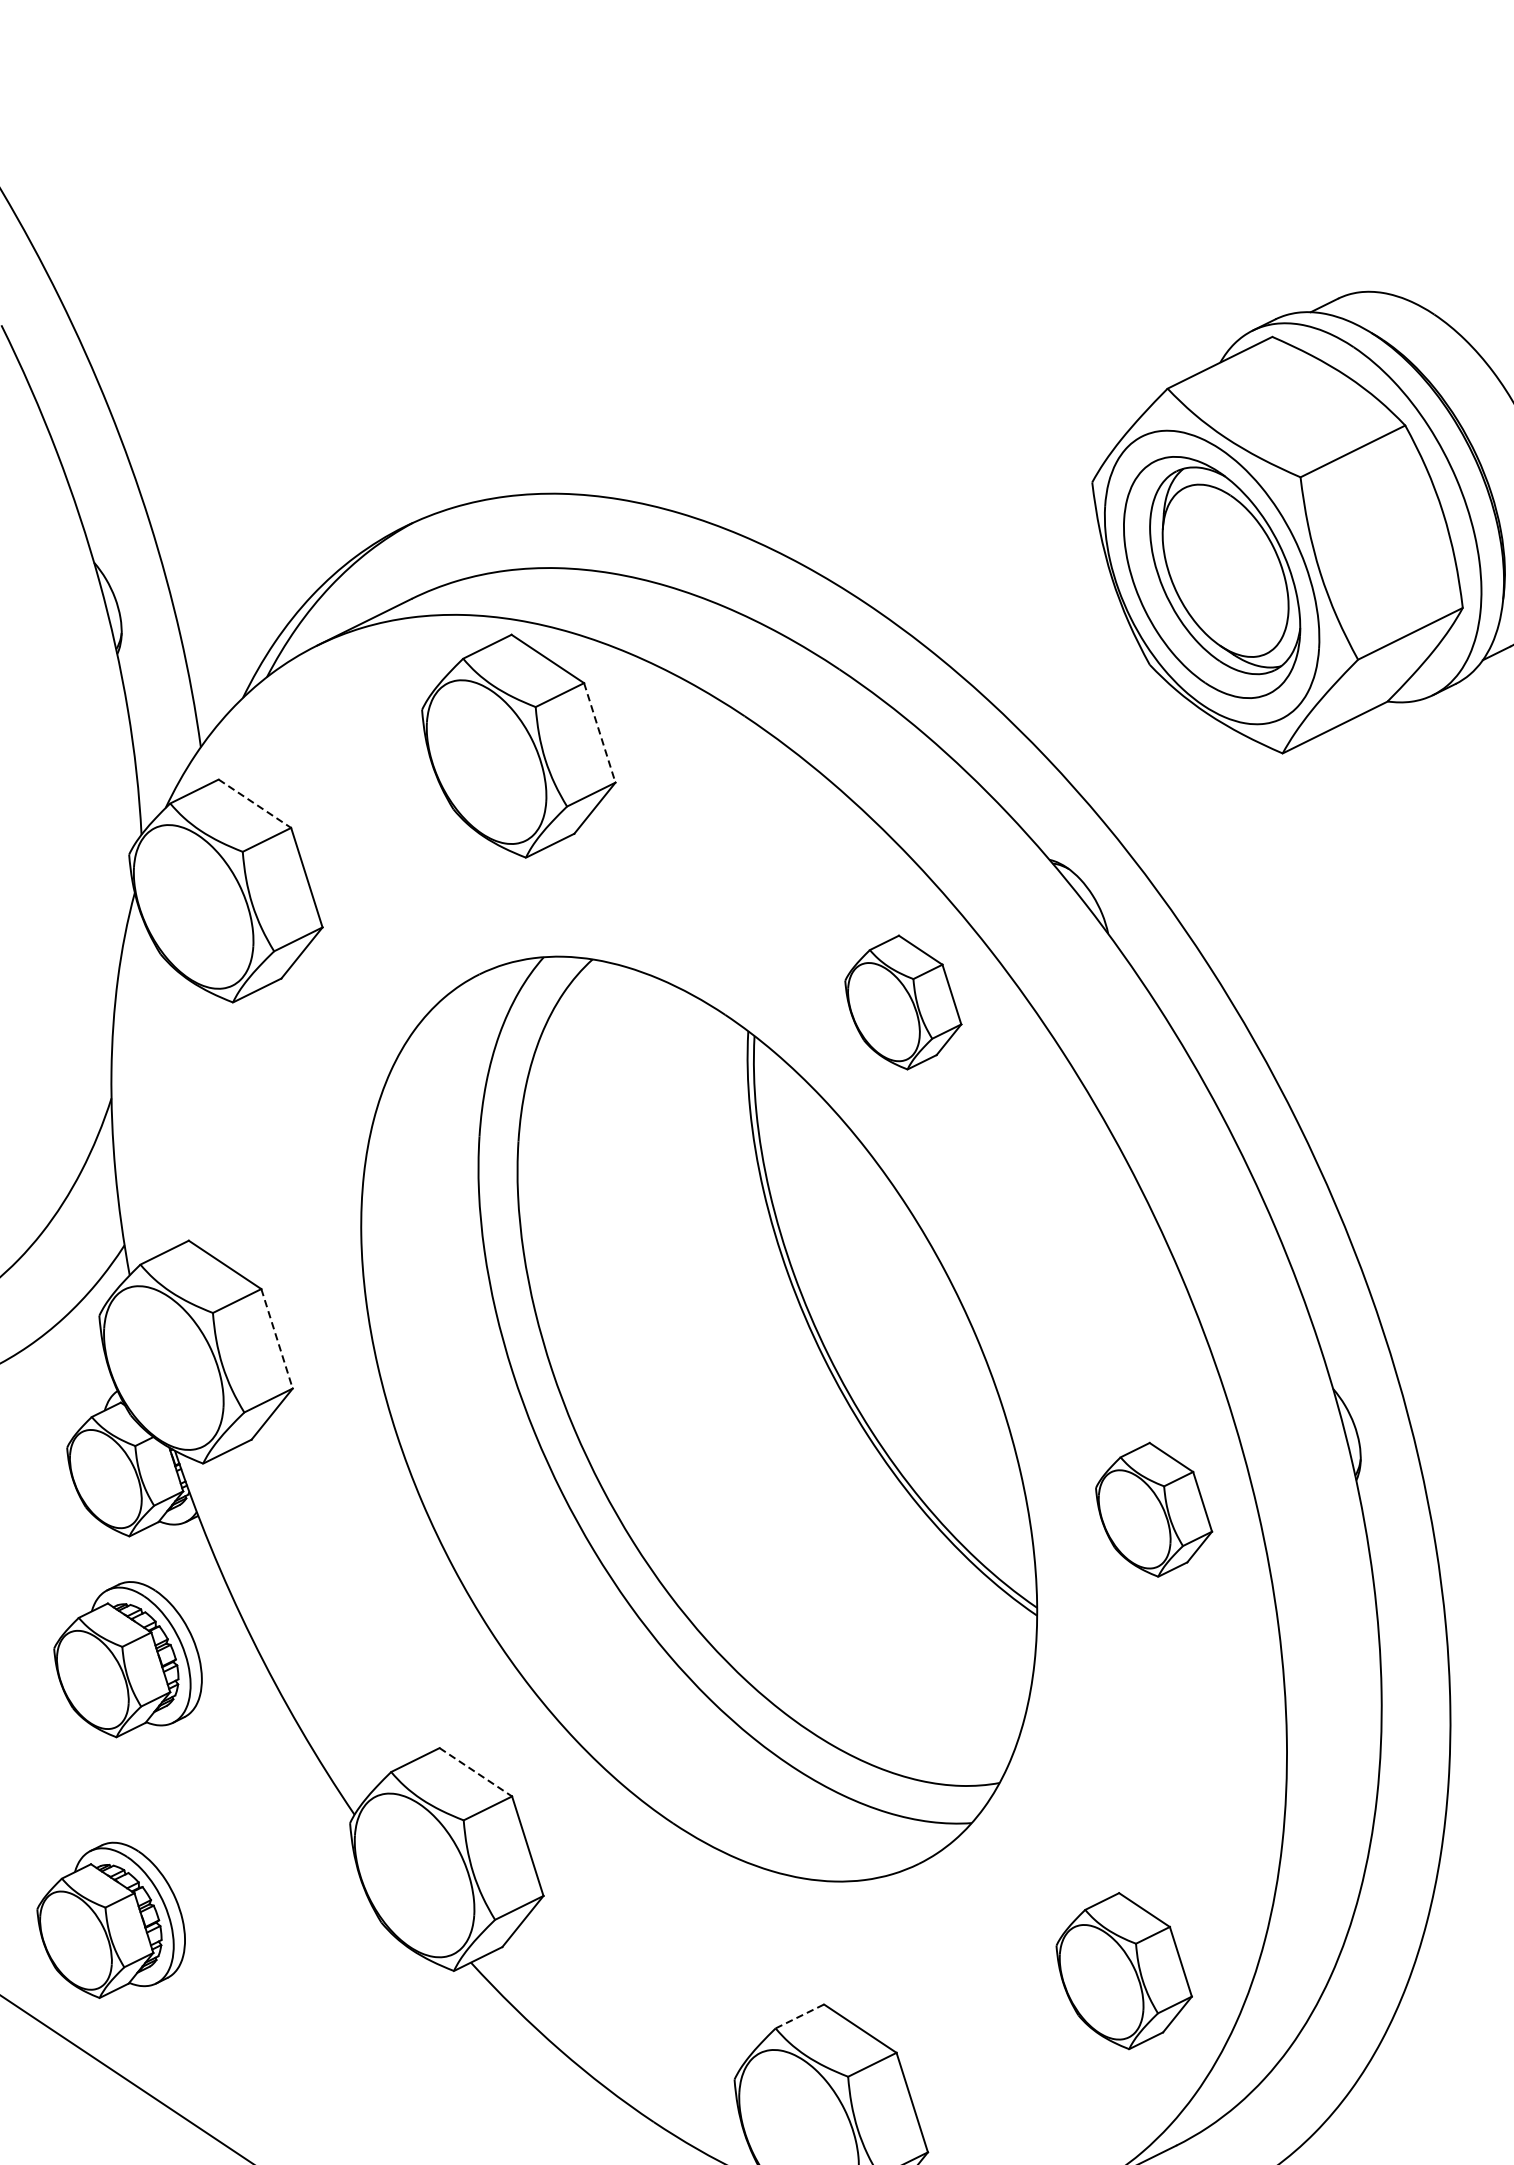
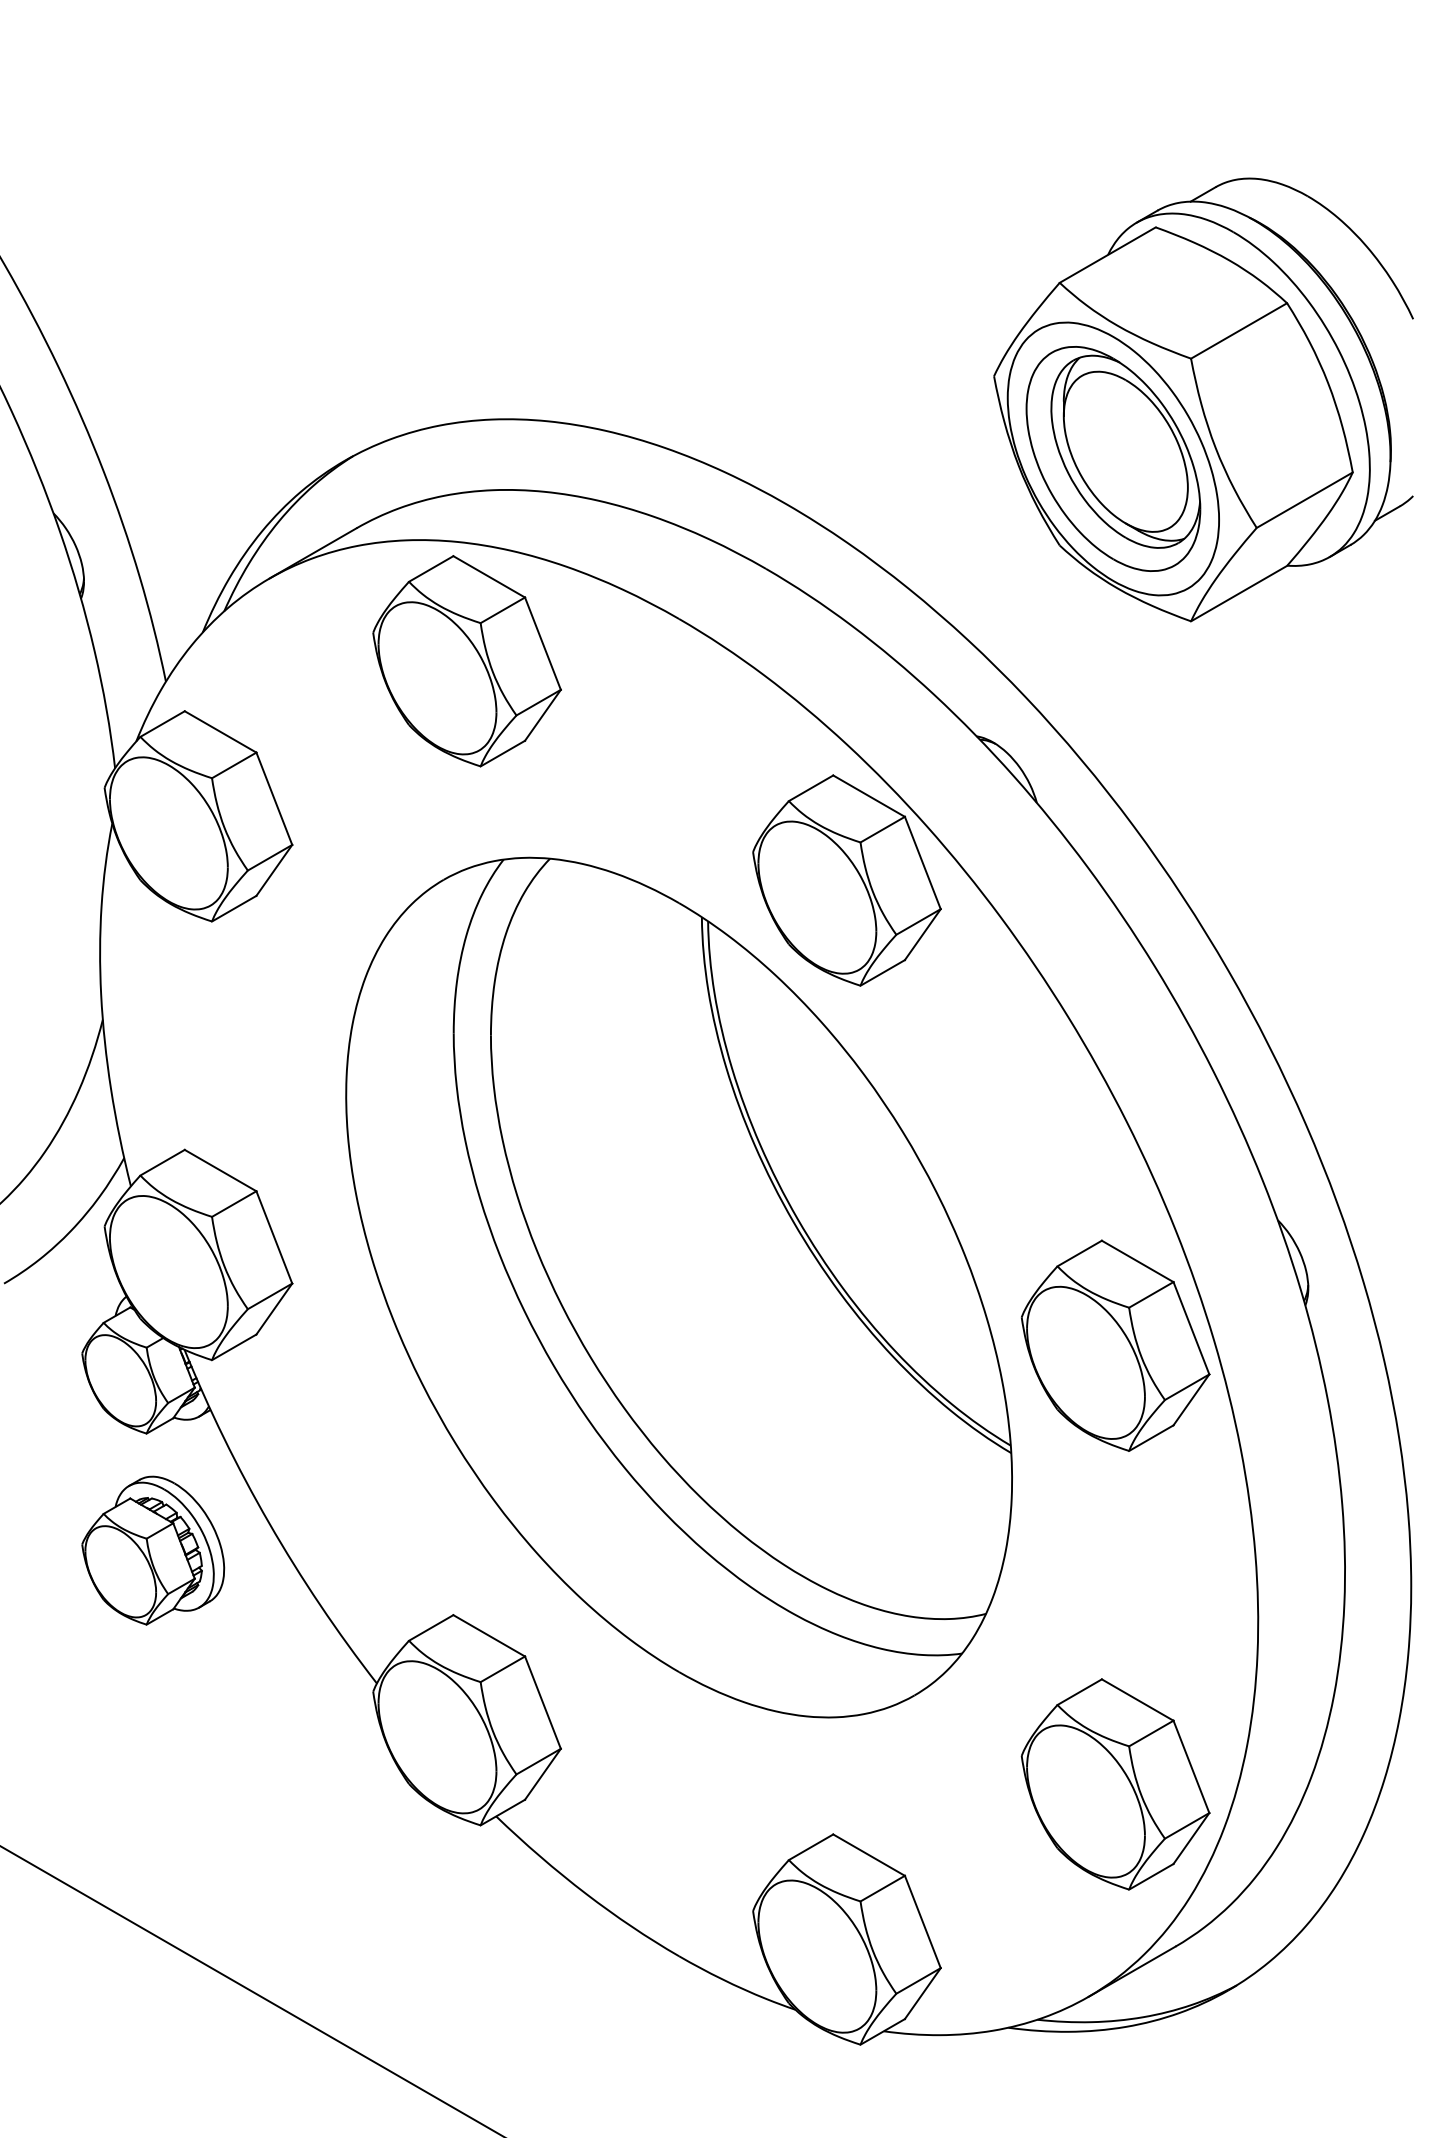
line: (599, 732) -> (542, 643), dashed -> solid
line: (255, 804) -> (221, 732), dashed -> solid
part: (902, 1002) -> (846, 880), size x1.67
line: (277, 1338) -> (274, 1237), dashed -> solid
part: (1154, 1509) -> (1115, 1345), size x1.67
line: (476, 1773) -> (489, 1636), dashed -> solid
part: (111, 1920) -> (153, 1798), removed
part: (1124, 1971) -> (1115, 1784), size x1.43
line: (800, 2016) -> (811, 1847), dashed -> solid

